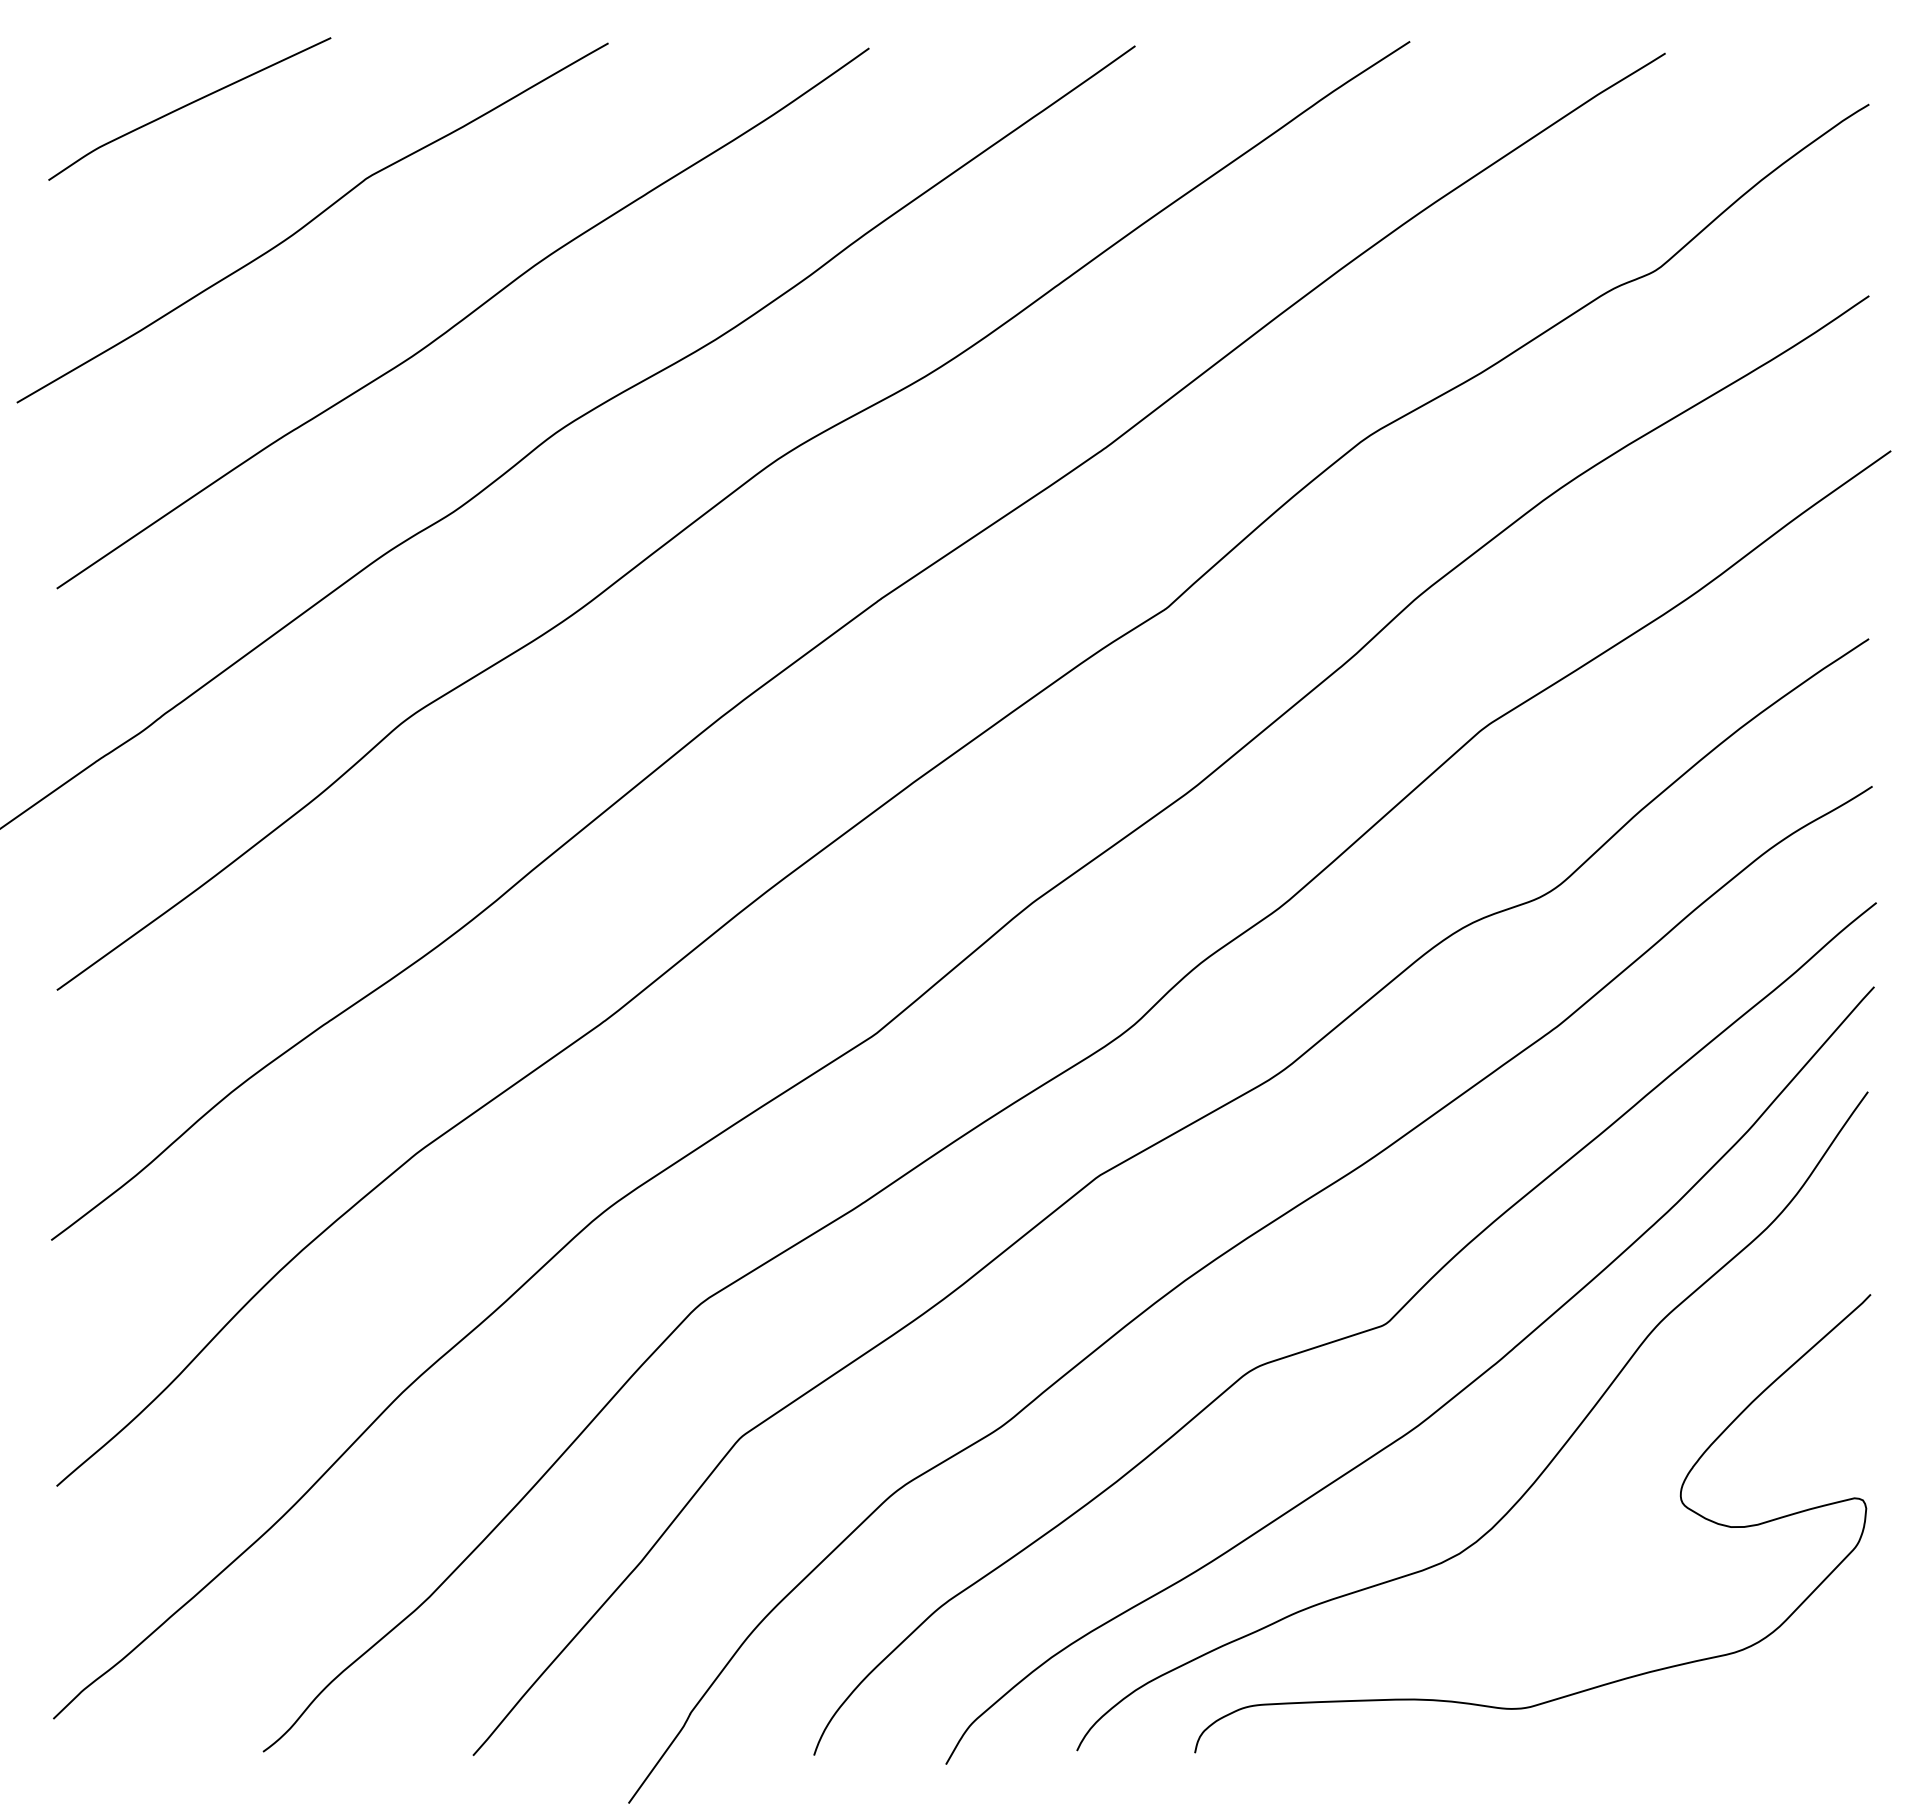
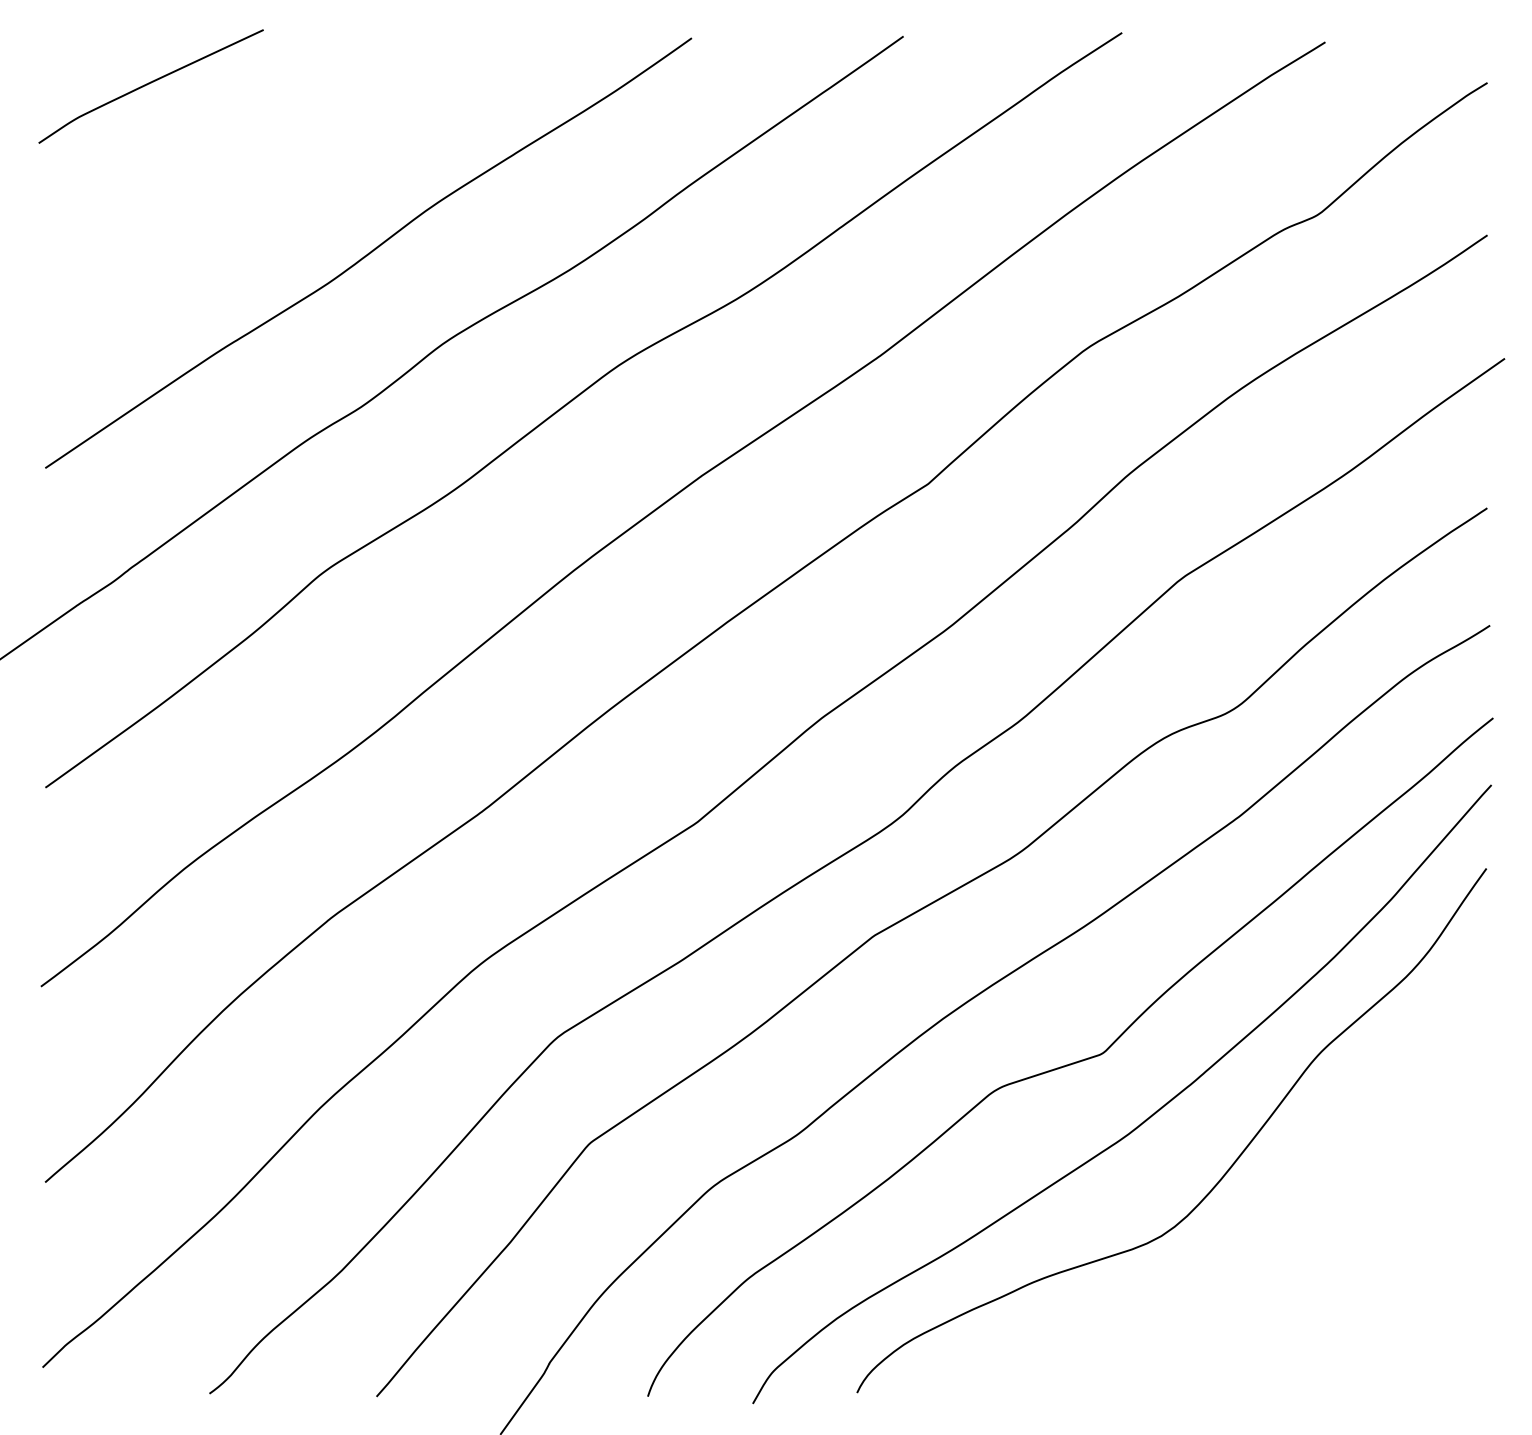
curve: (312, 221) -> (248, 176), removed
curve: (1679, 1496) -> (1336, 1190), removed

